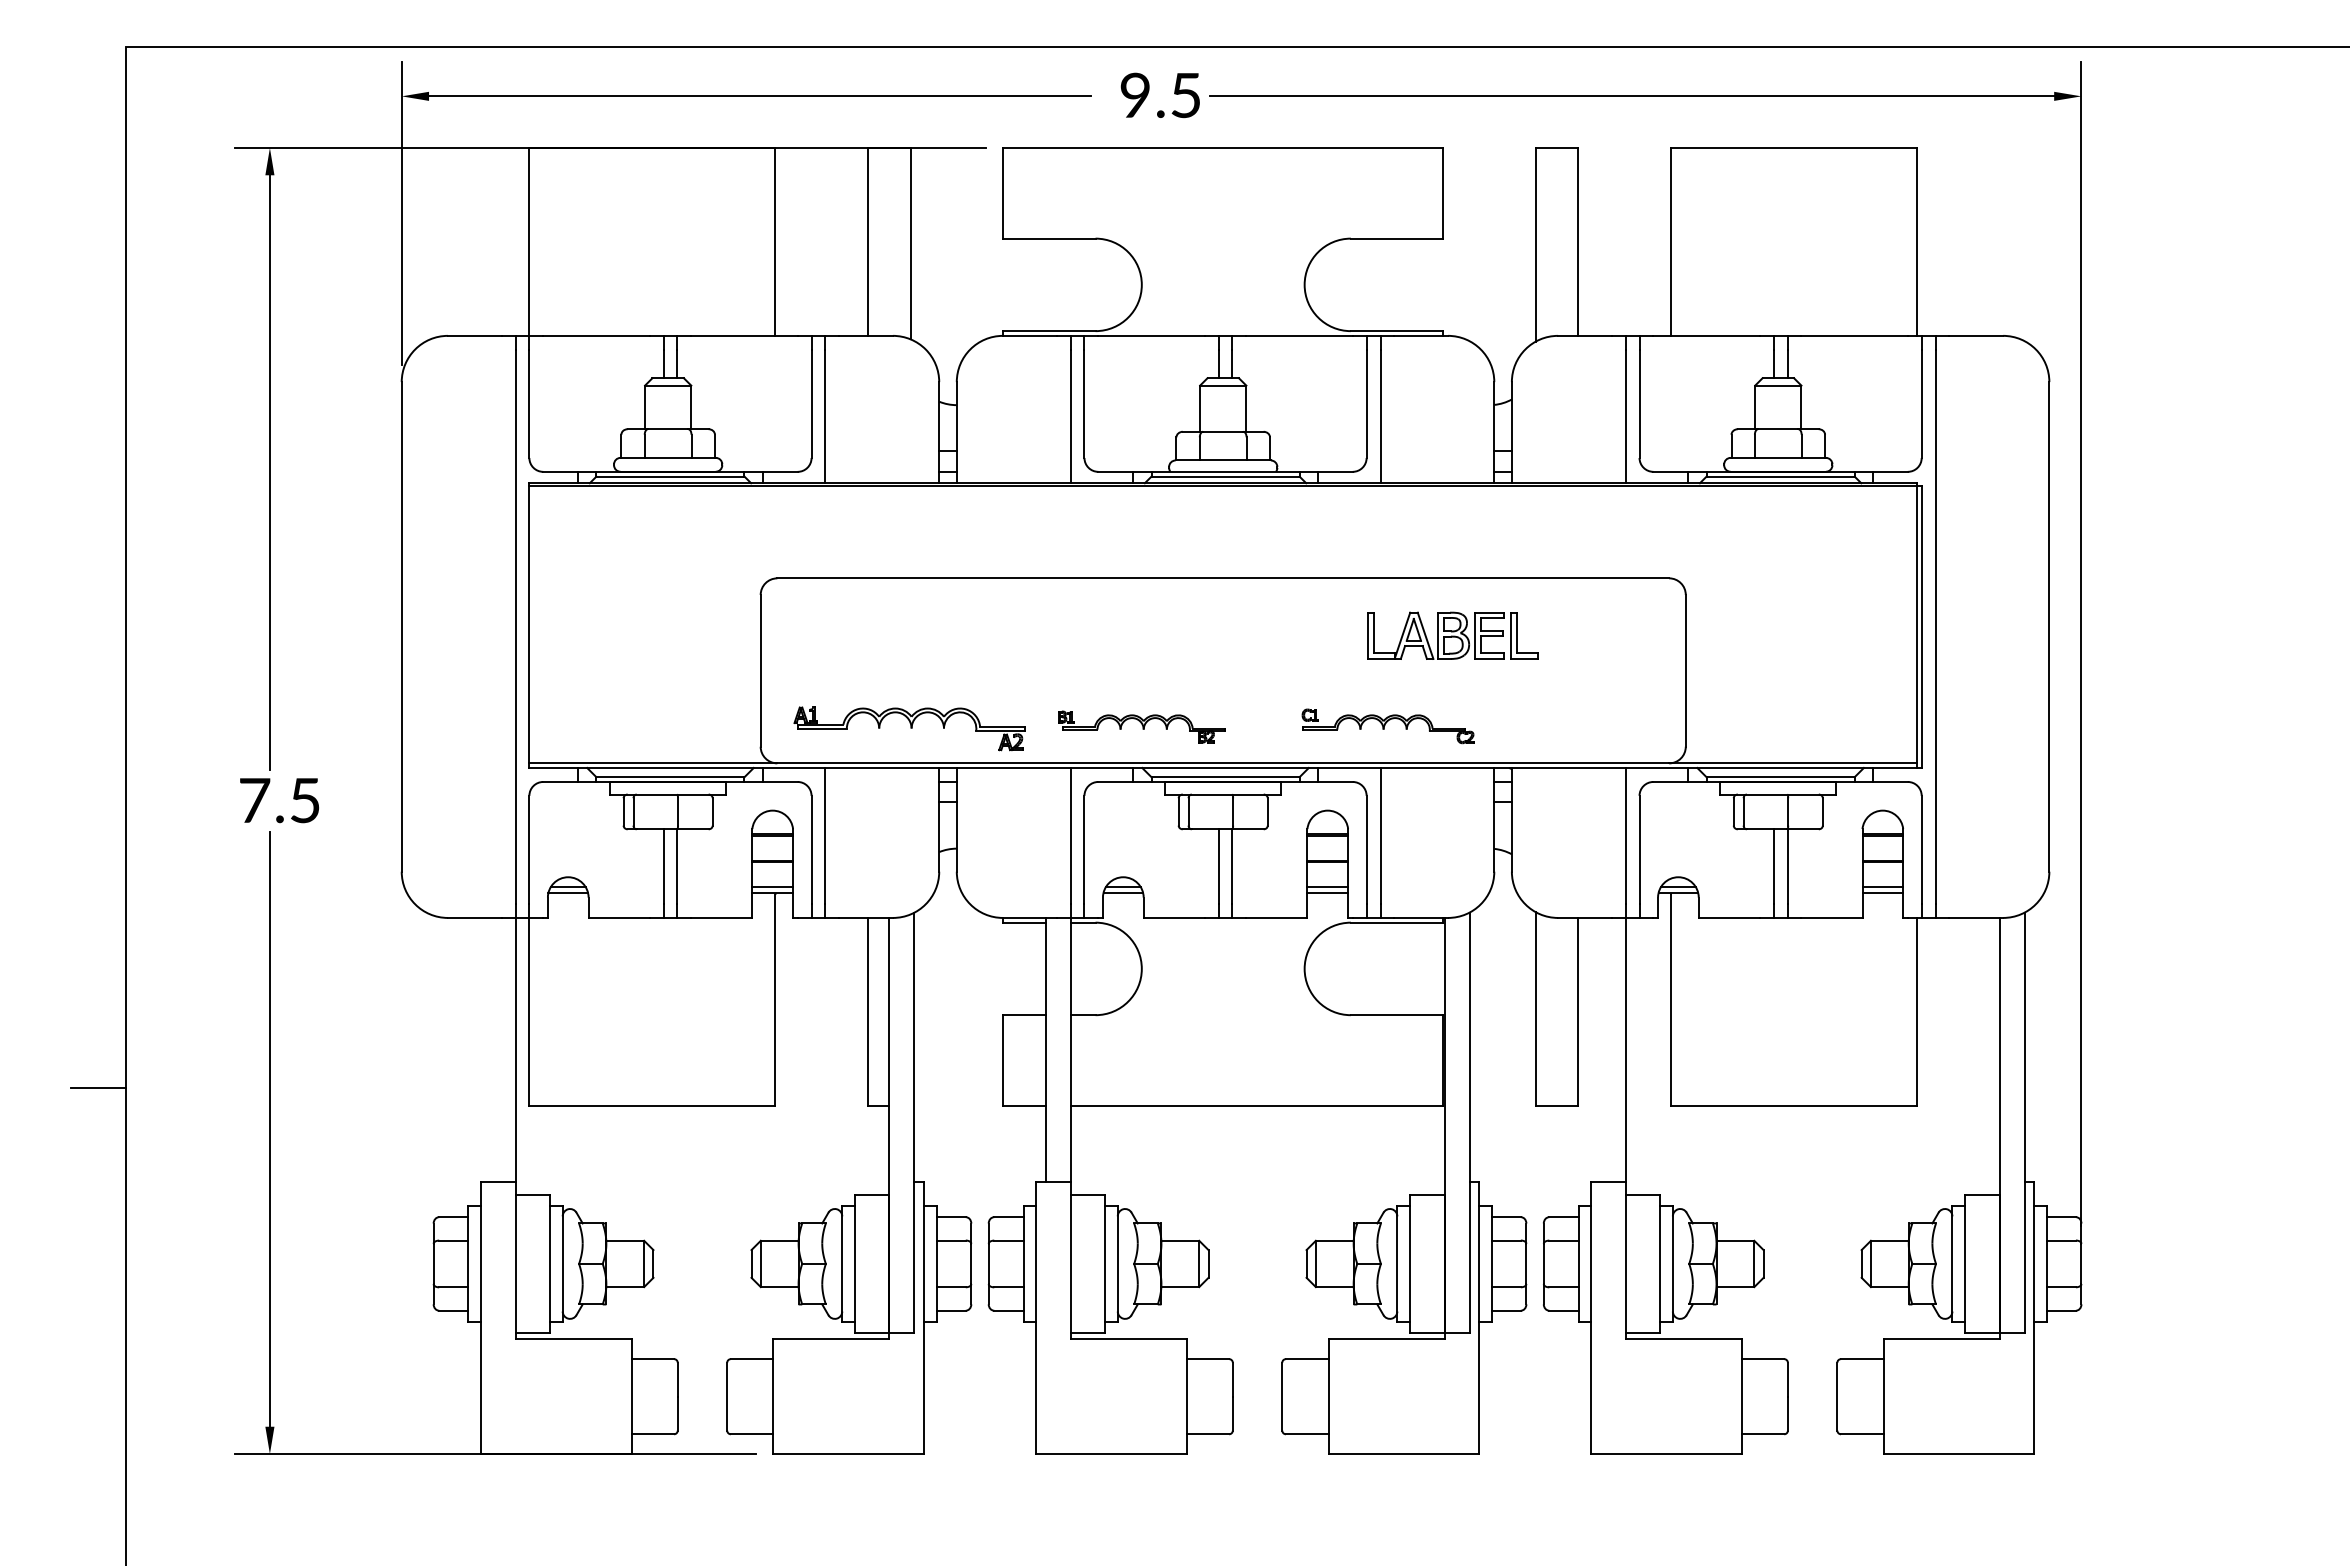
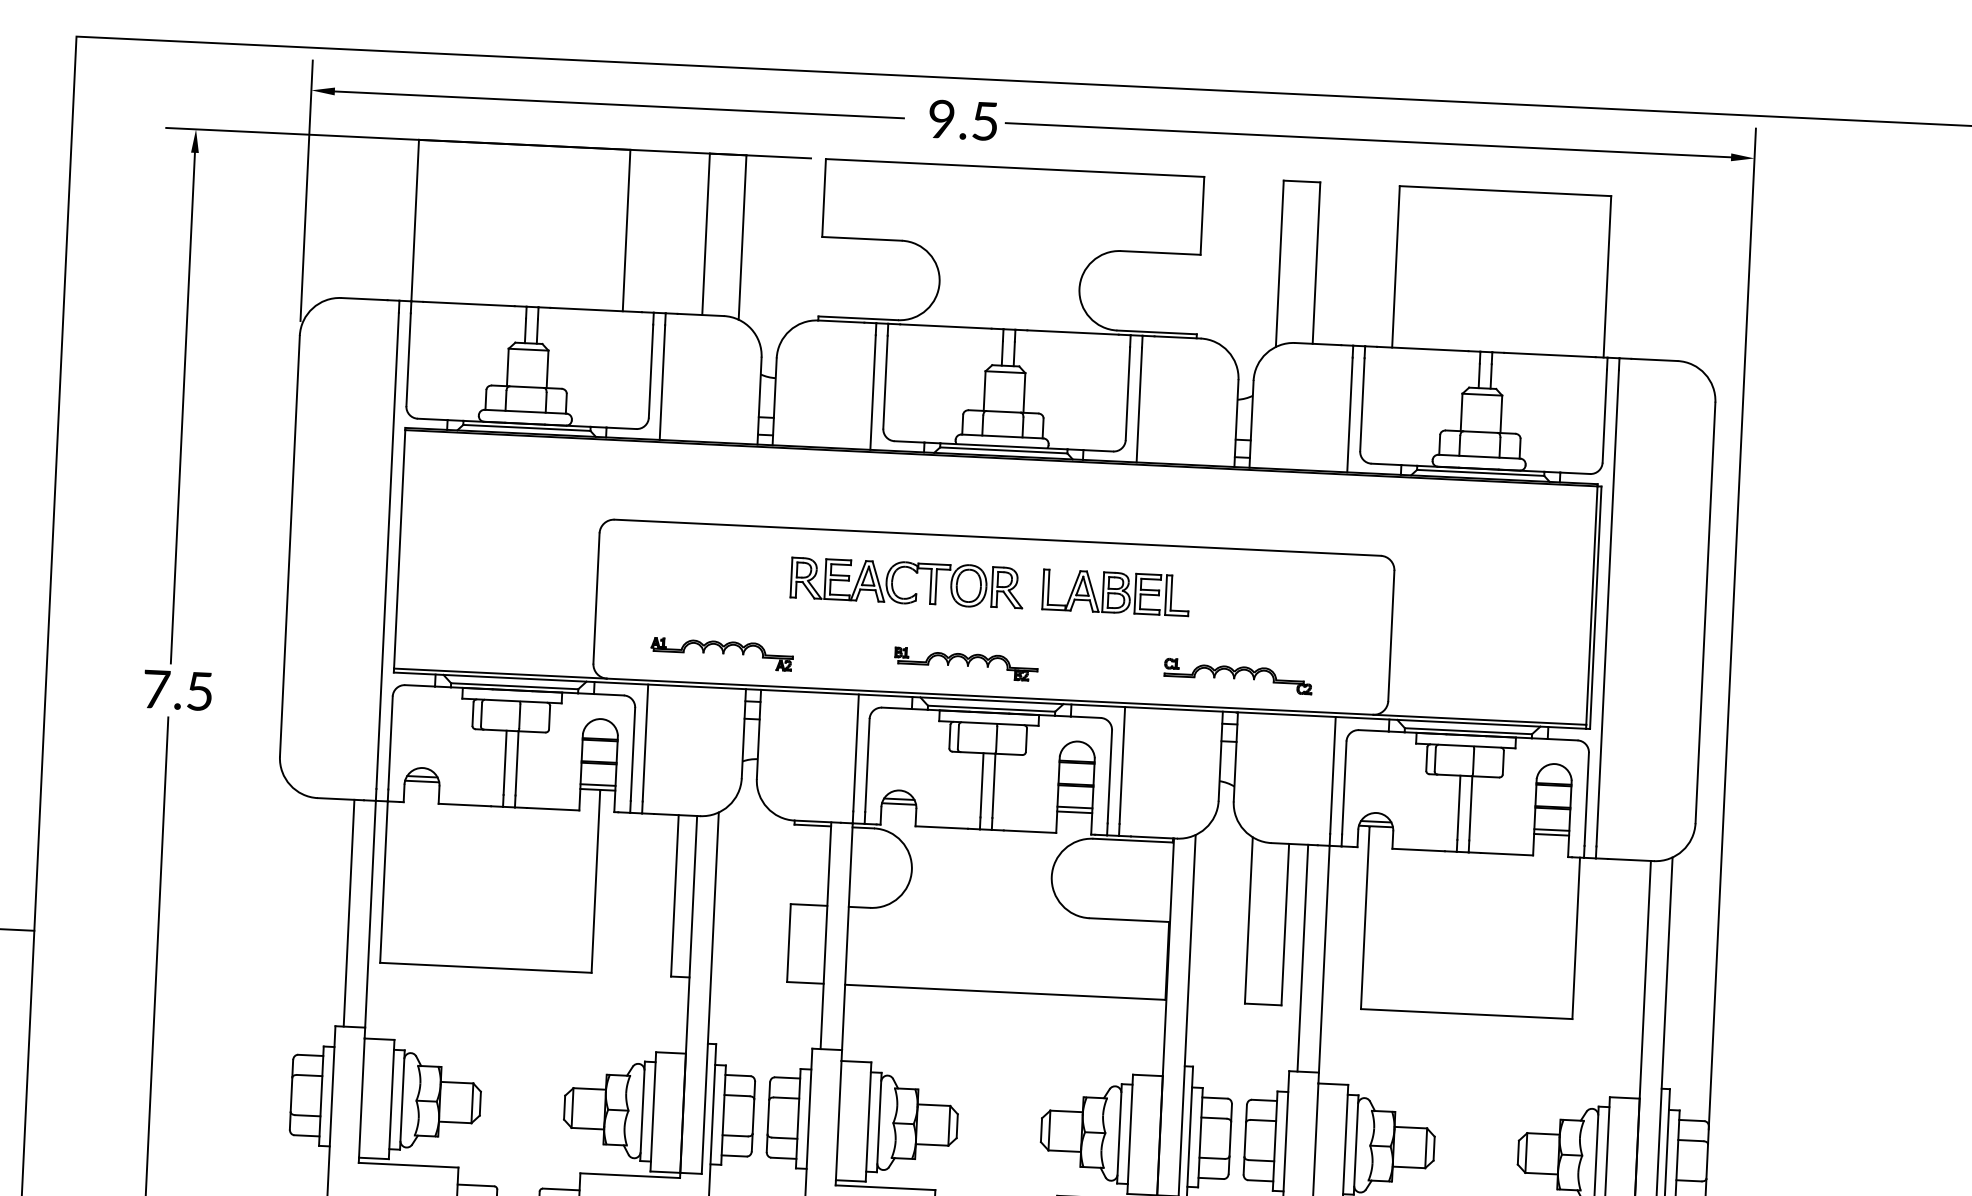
part: (1128, 622) -> (914, 571), added
part: (1452, 635) -> (1115, 592), moved
part: (1141, 726) -> (966, 663), moved
part: (1387, 726) -> (1237, 676), moved
part: (909, 728) -> (722, 654), size x0.71
line: (490, 1049) -> (349, 912), added
line: (1600, 1049) -> (1302, 957), added

